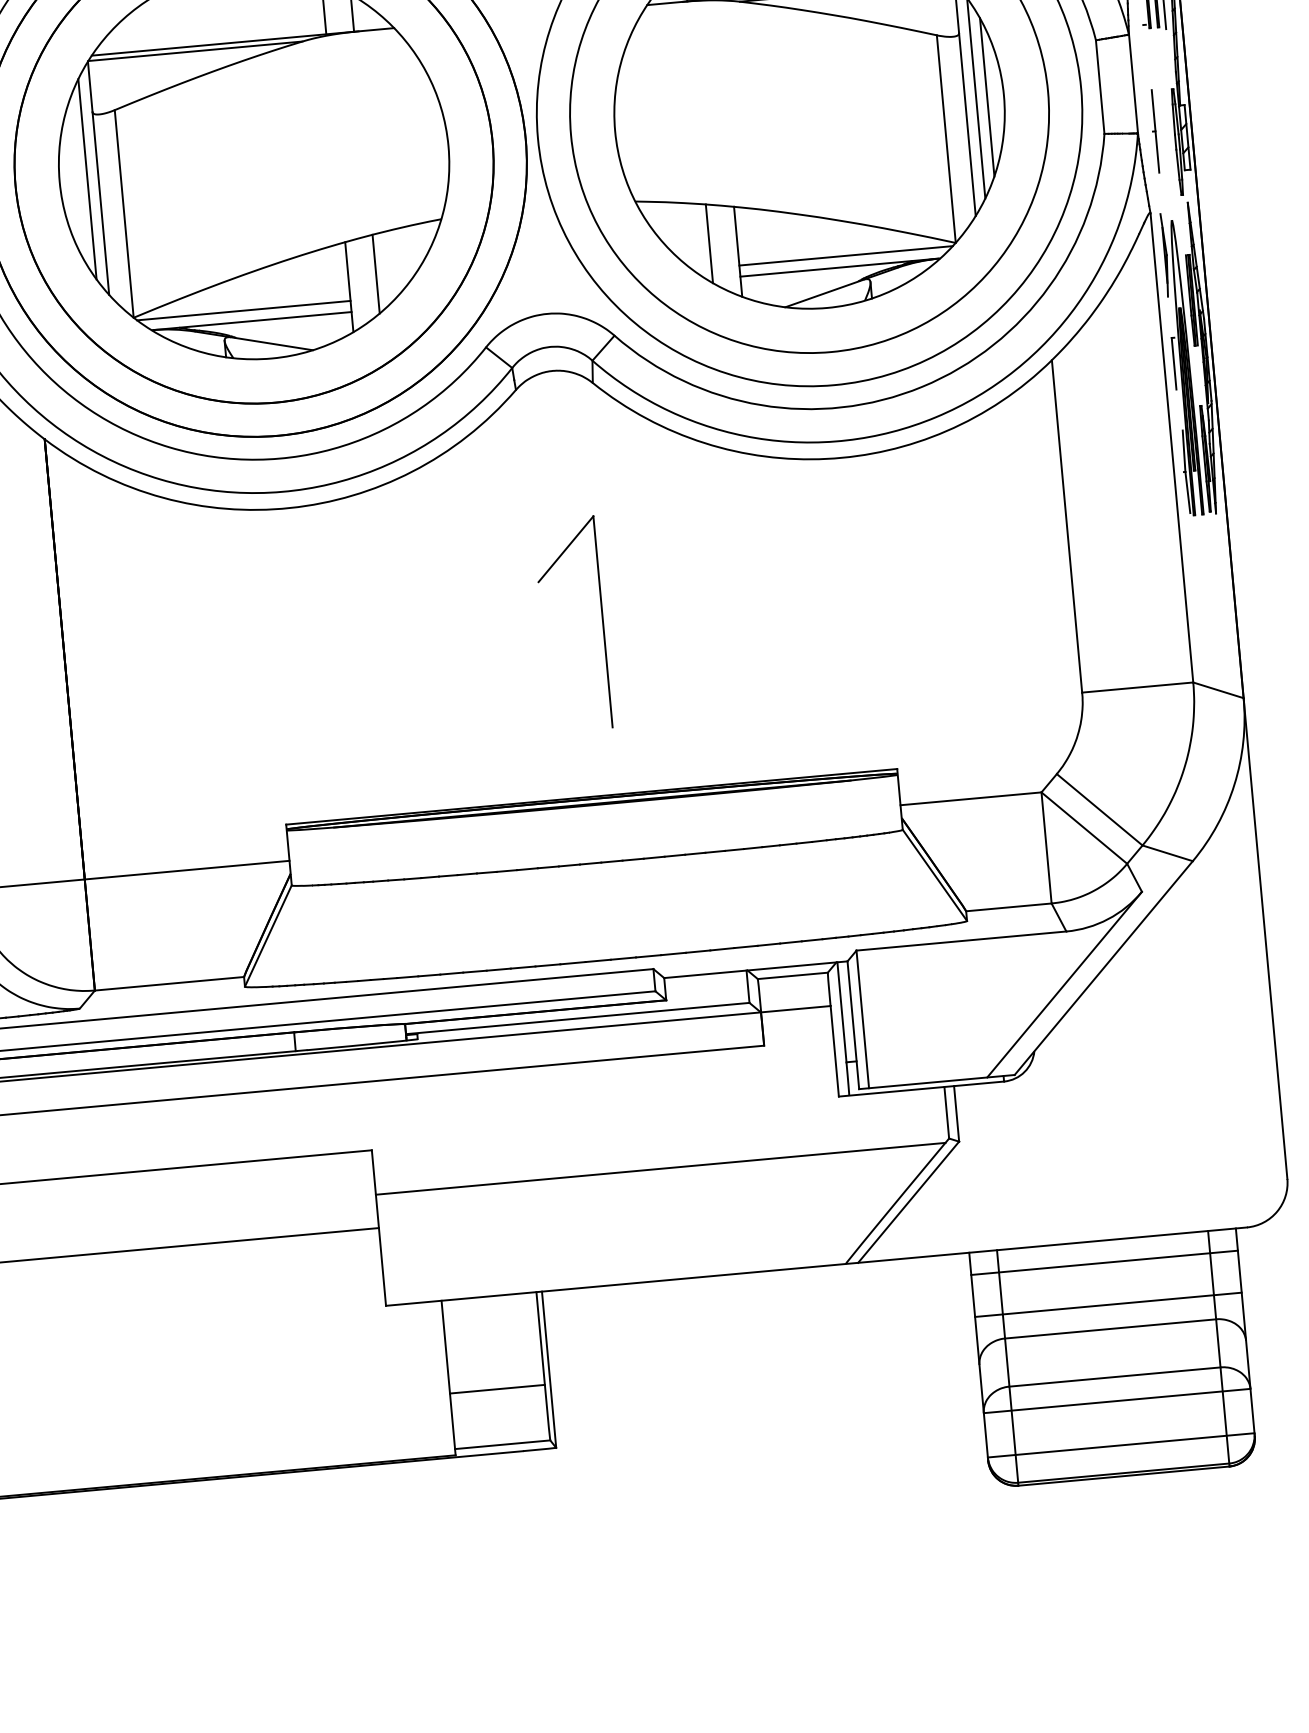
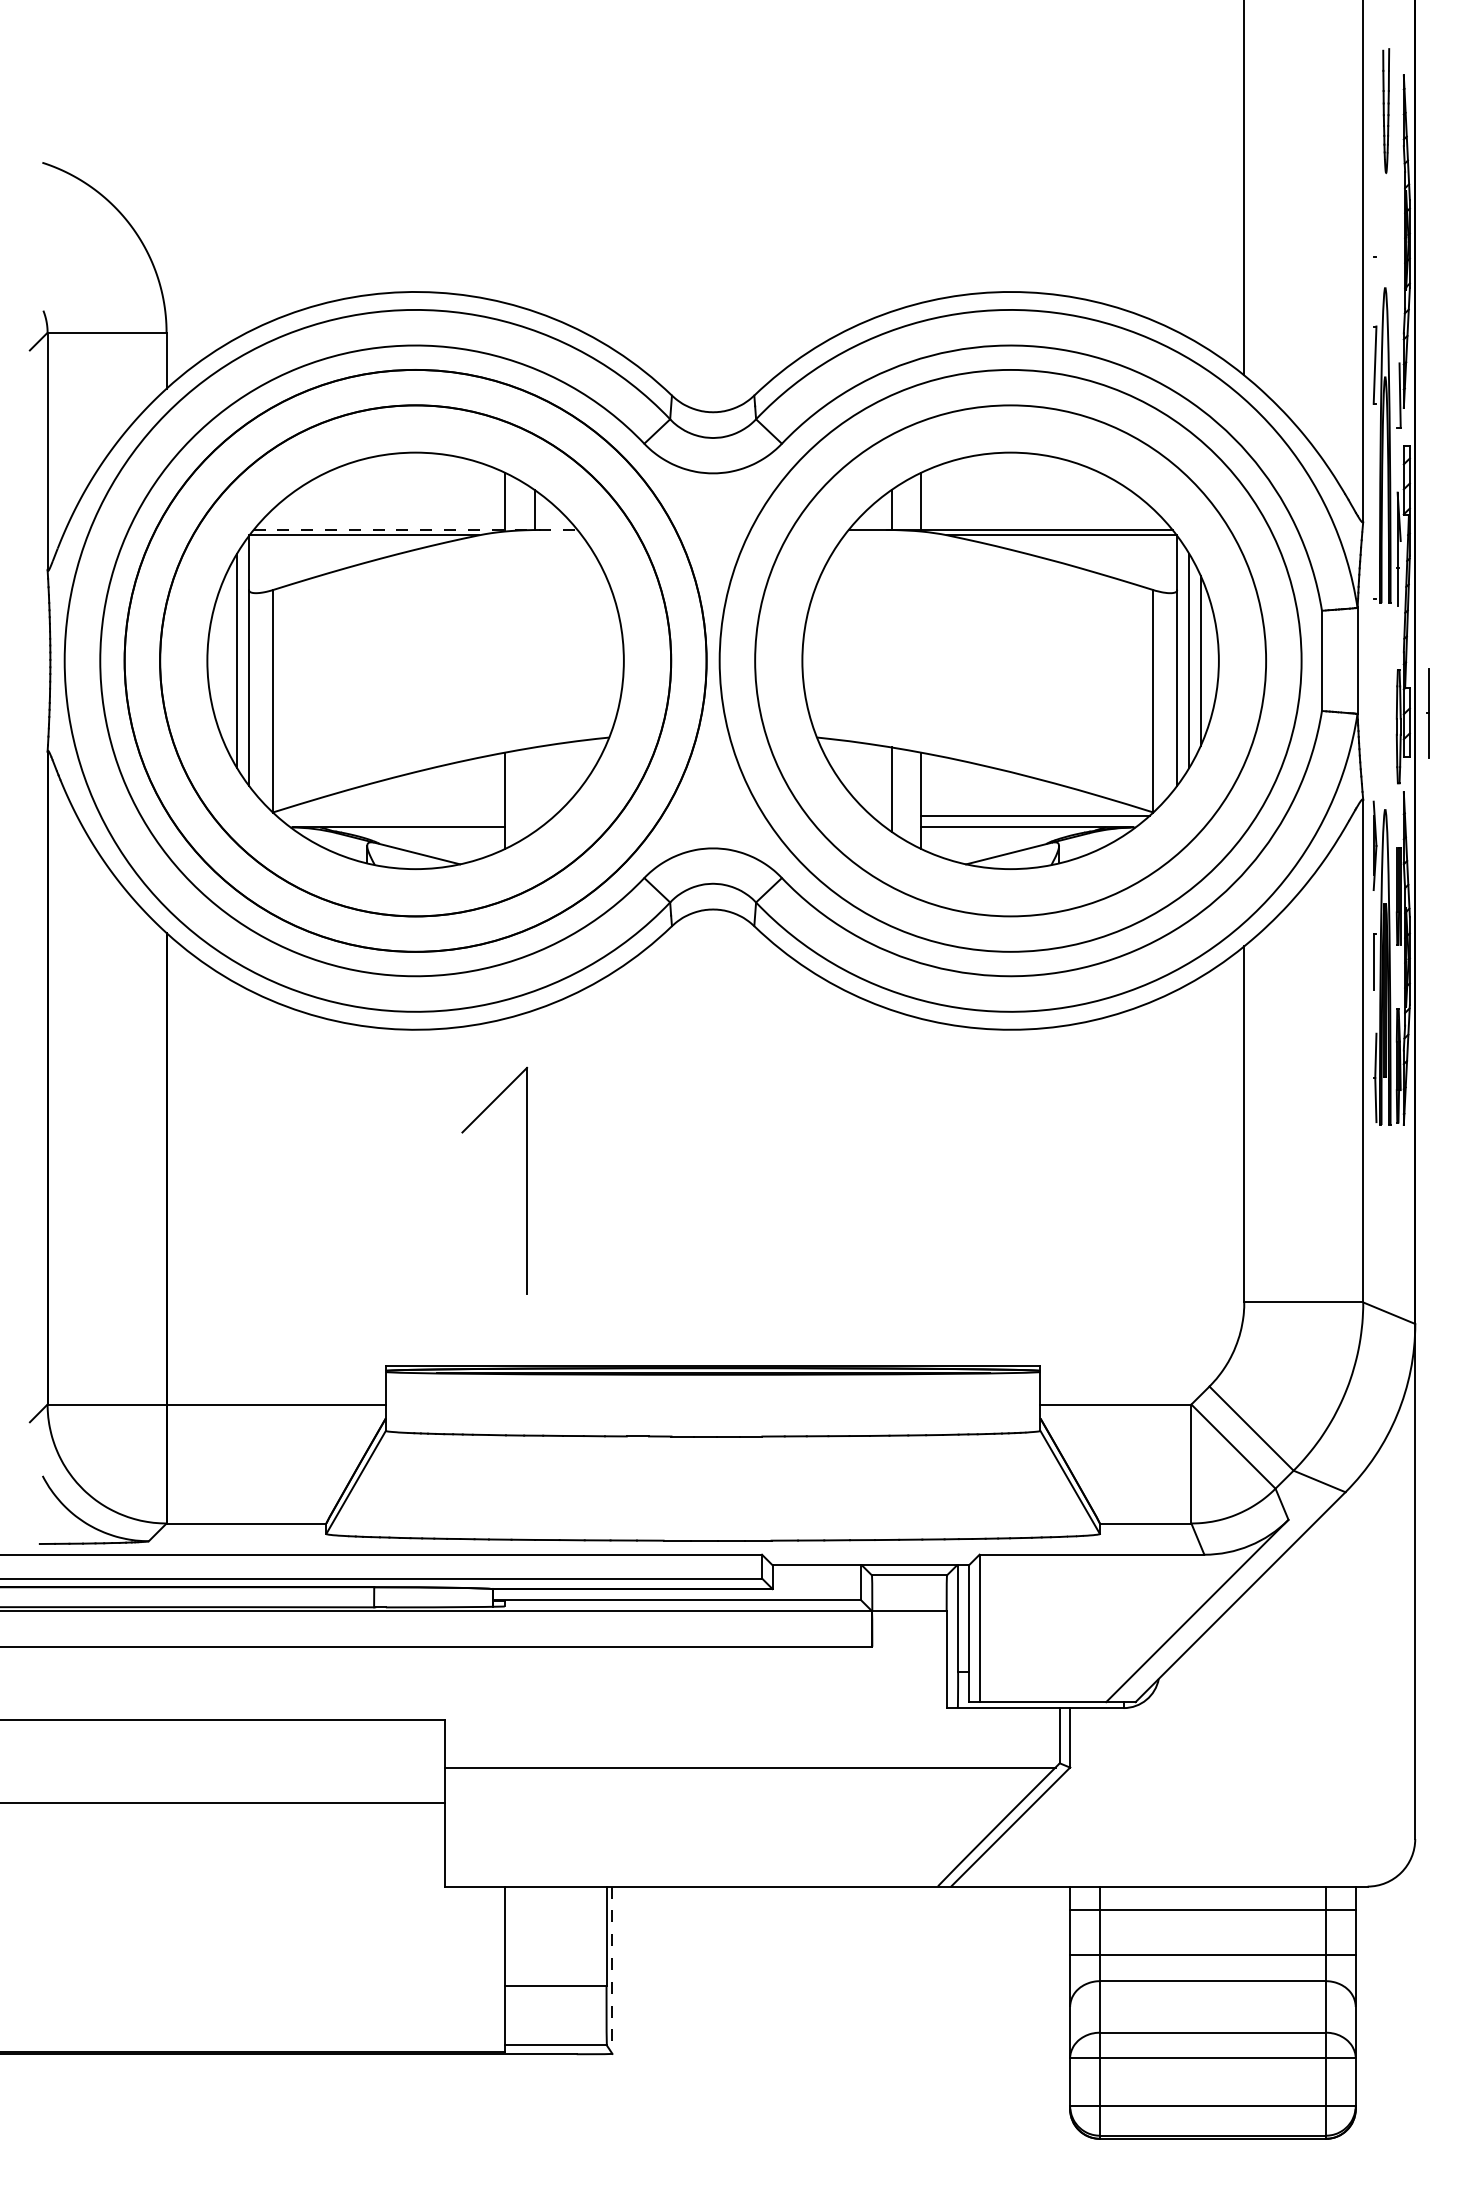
line: (242, 42) -> (415, 530), solid -> dashed
part: (1153, 131) -> (1427, 713), moved
line: (376, 274) -> (534, 789), removed
line: (243, 310) -> (390, 815), removed
part: (602, 621) -> (526, 1180), moved
line: (549, 1369) -> (612, 1970), solid -> dashed

